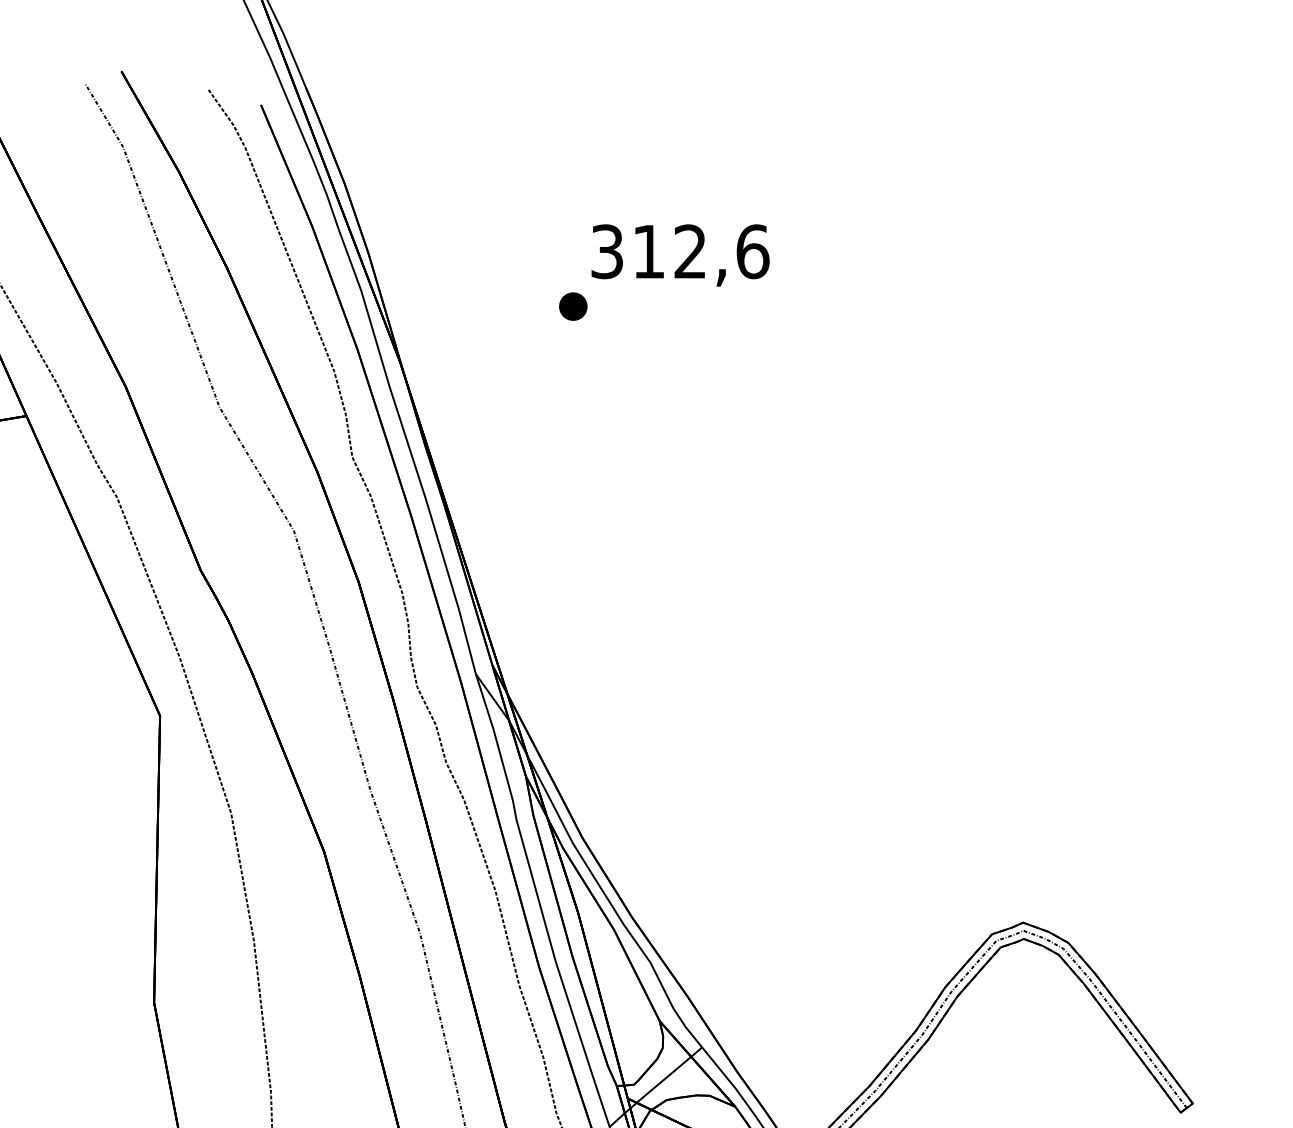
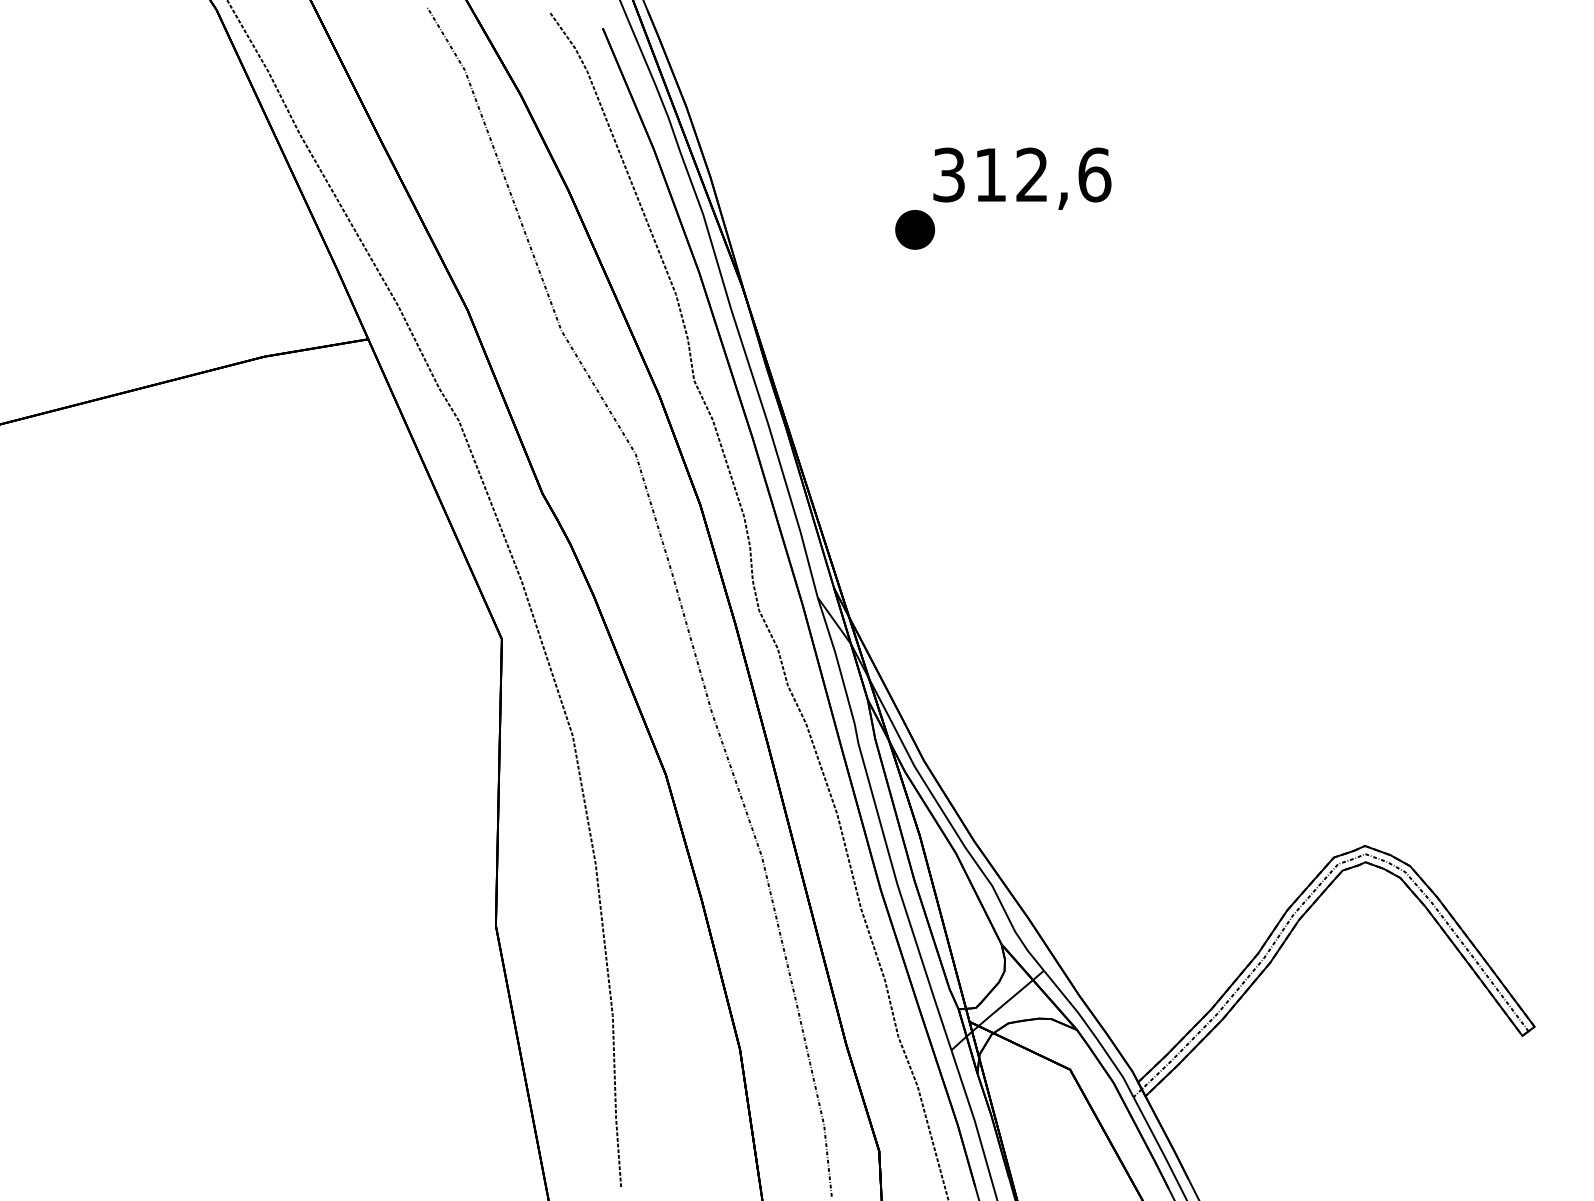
part: (572, 306) -> (914, 229), size x1.4

